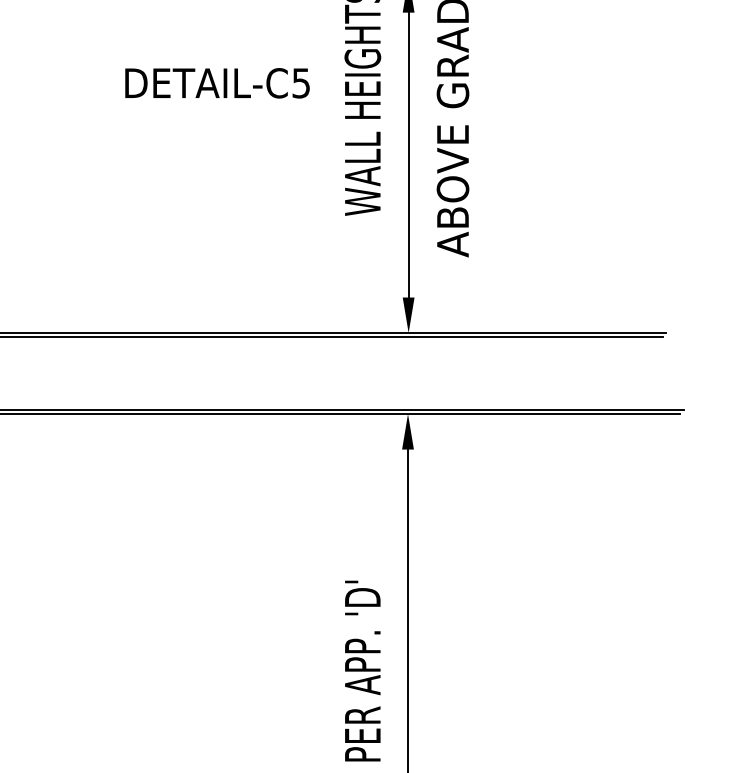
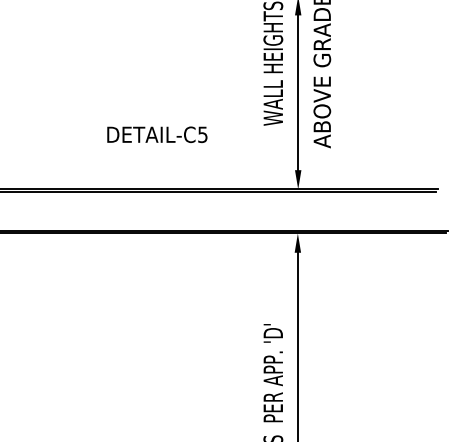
text: (217, 82) -> (157, 134), moved

